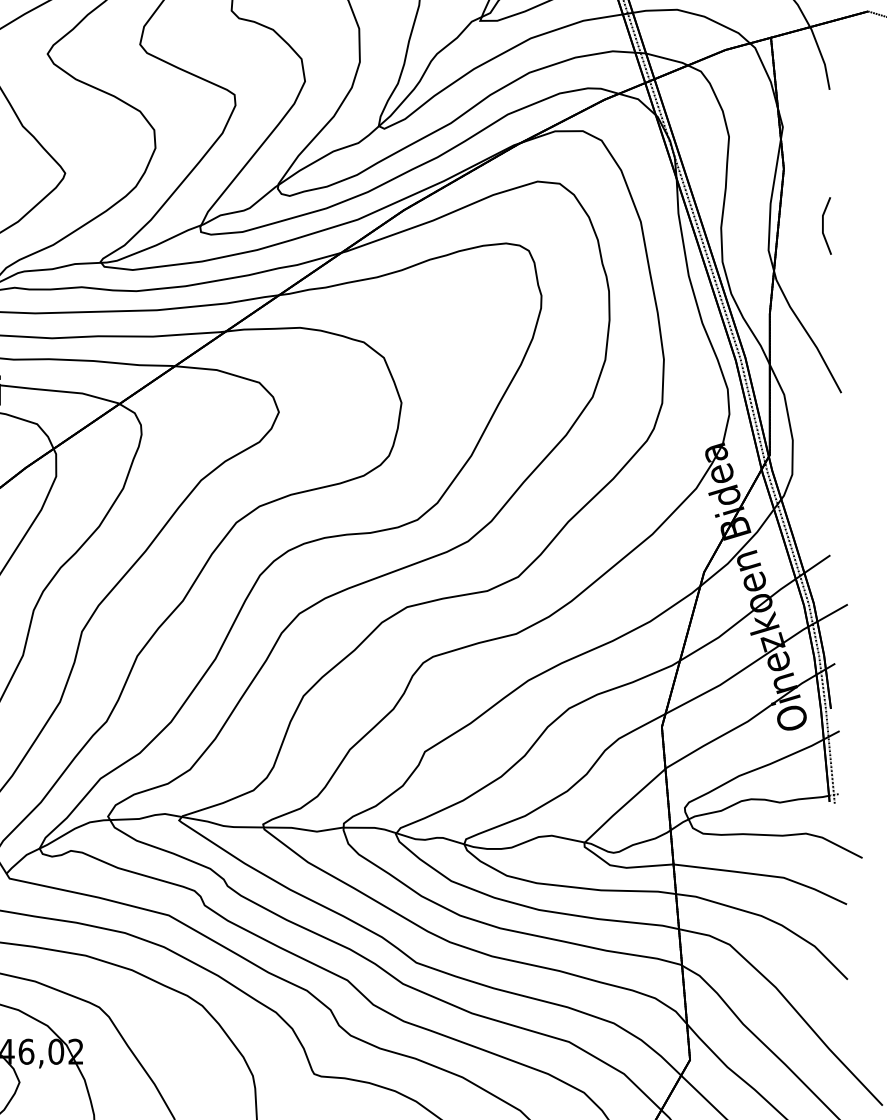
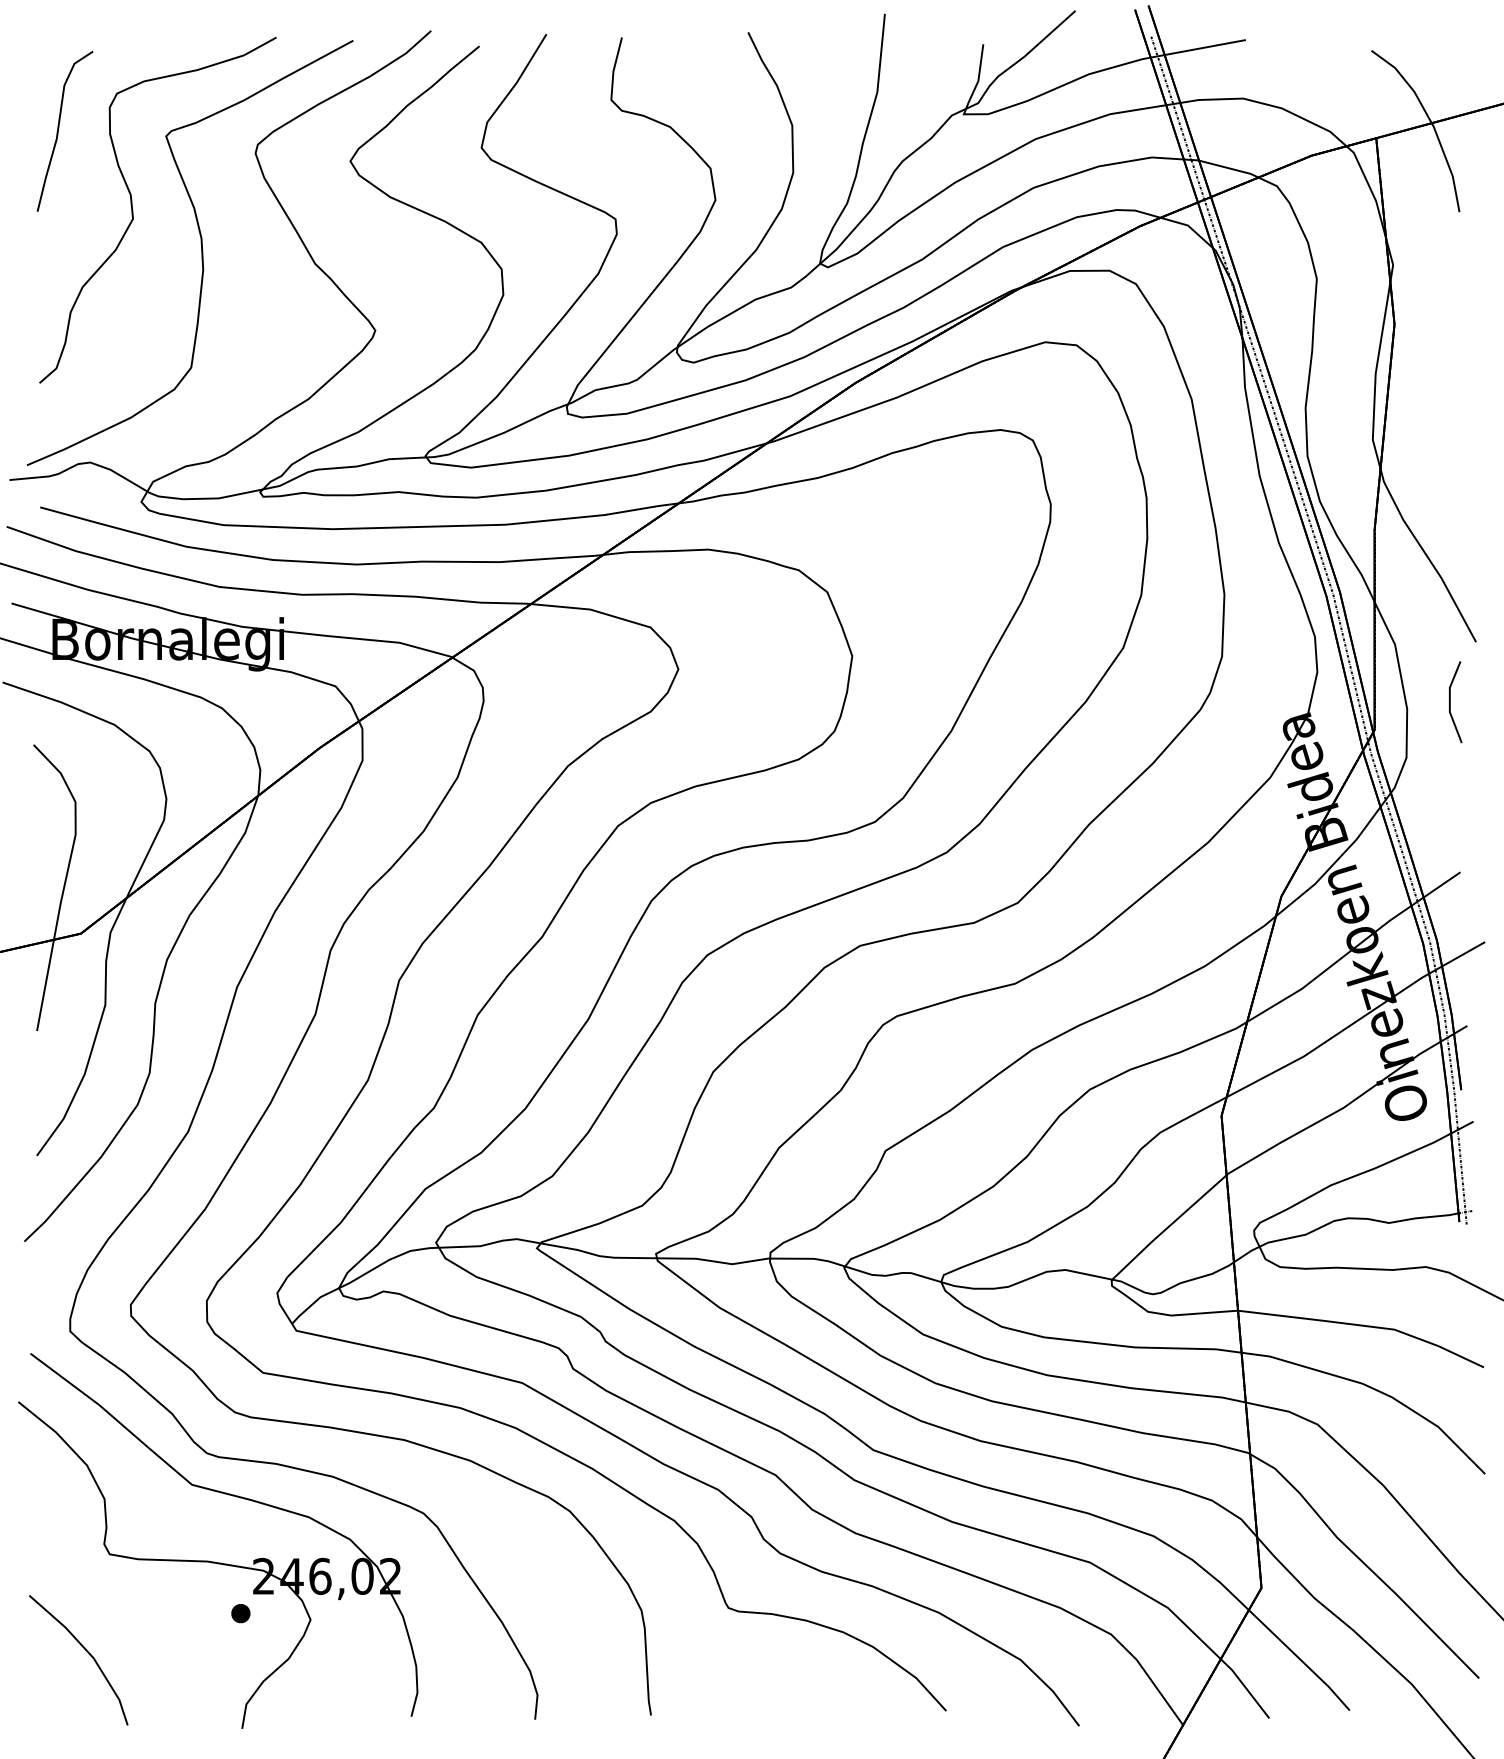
line: (823, 226) -> (1450, 702), moved

